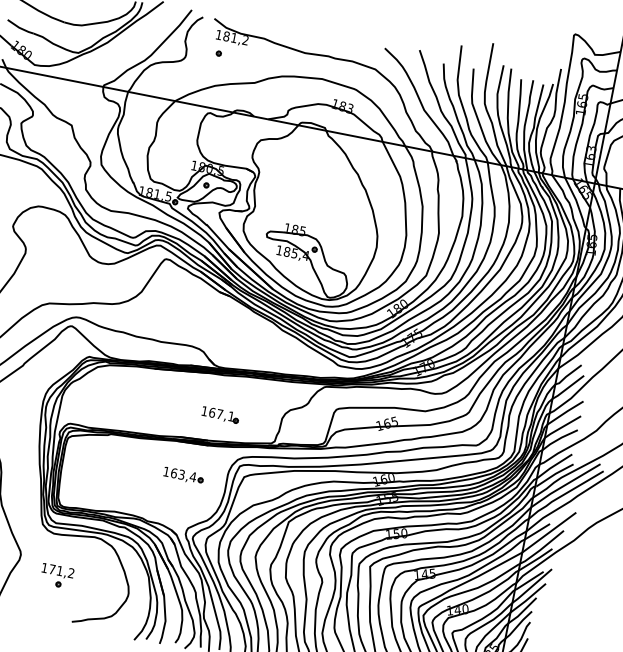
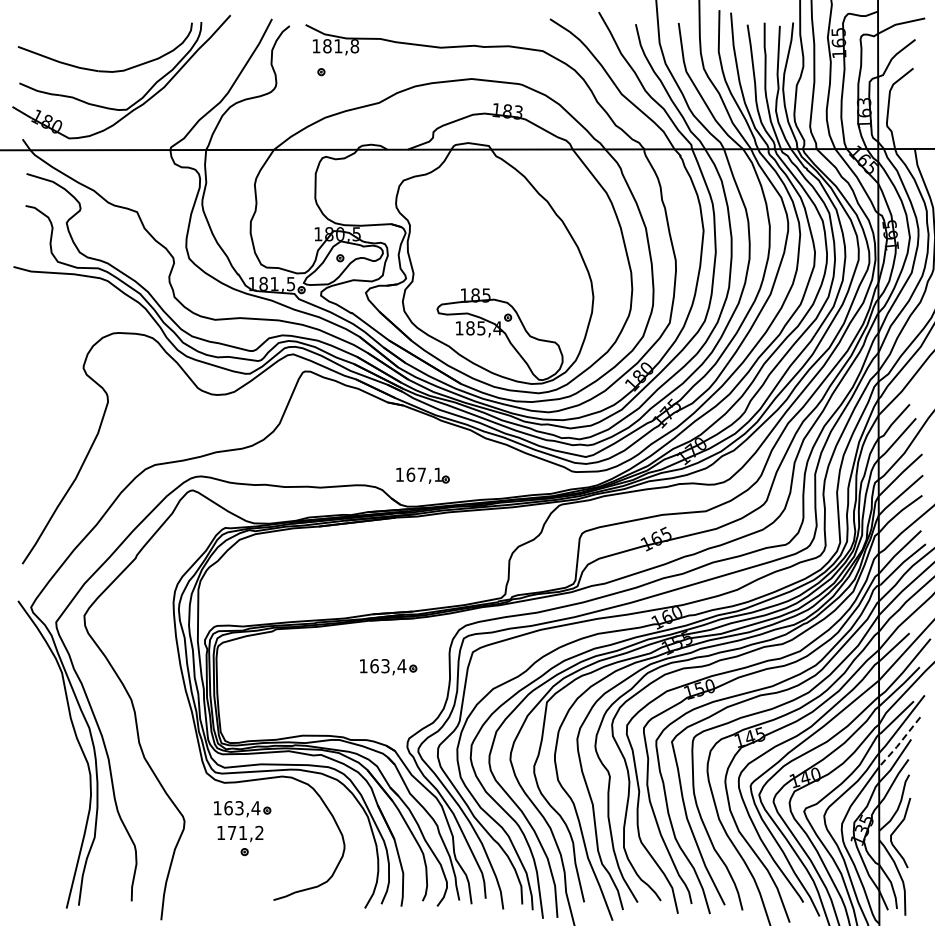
text: (245, 40) -> (354, 46), 181,2 -> 181,8
part: (220, 414) -> (422, 475), moved
part: (62, 554) -> (242, 809), added
line: (528, 599) -> (900, 743), solid -> dashed

